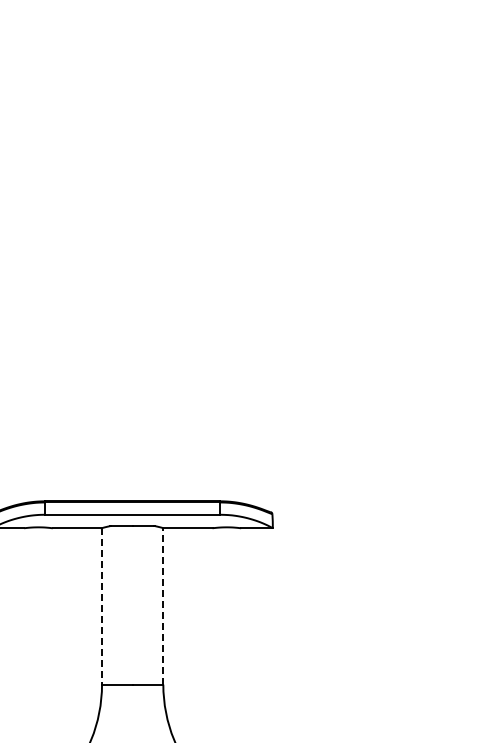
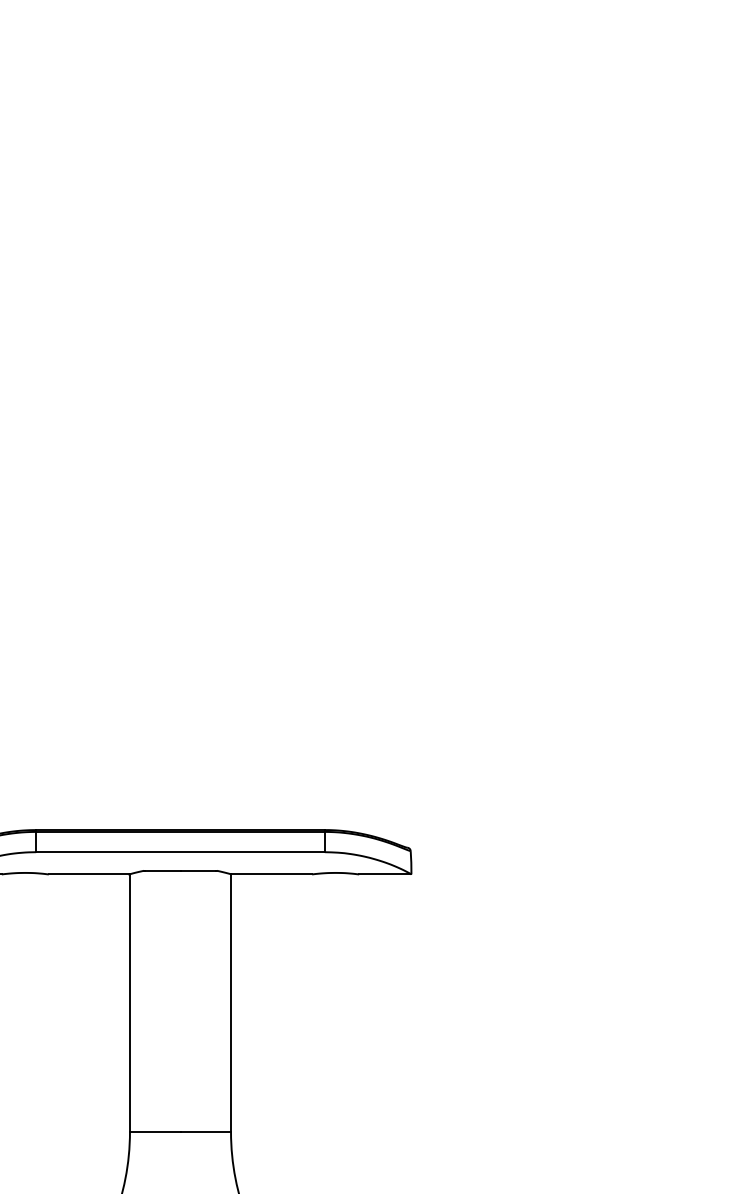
line: (163, 605) -> (231, 1001), dashed -> solid
line: (102, 606) -> (130, 1003), dashed -> solid

